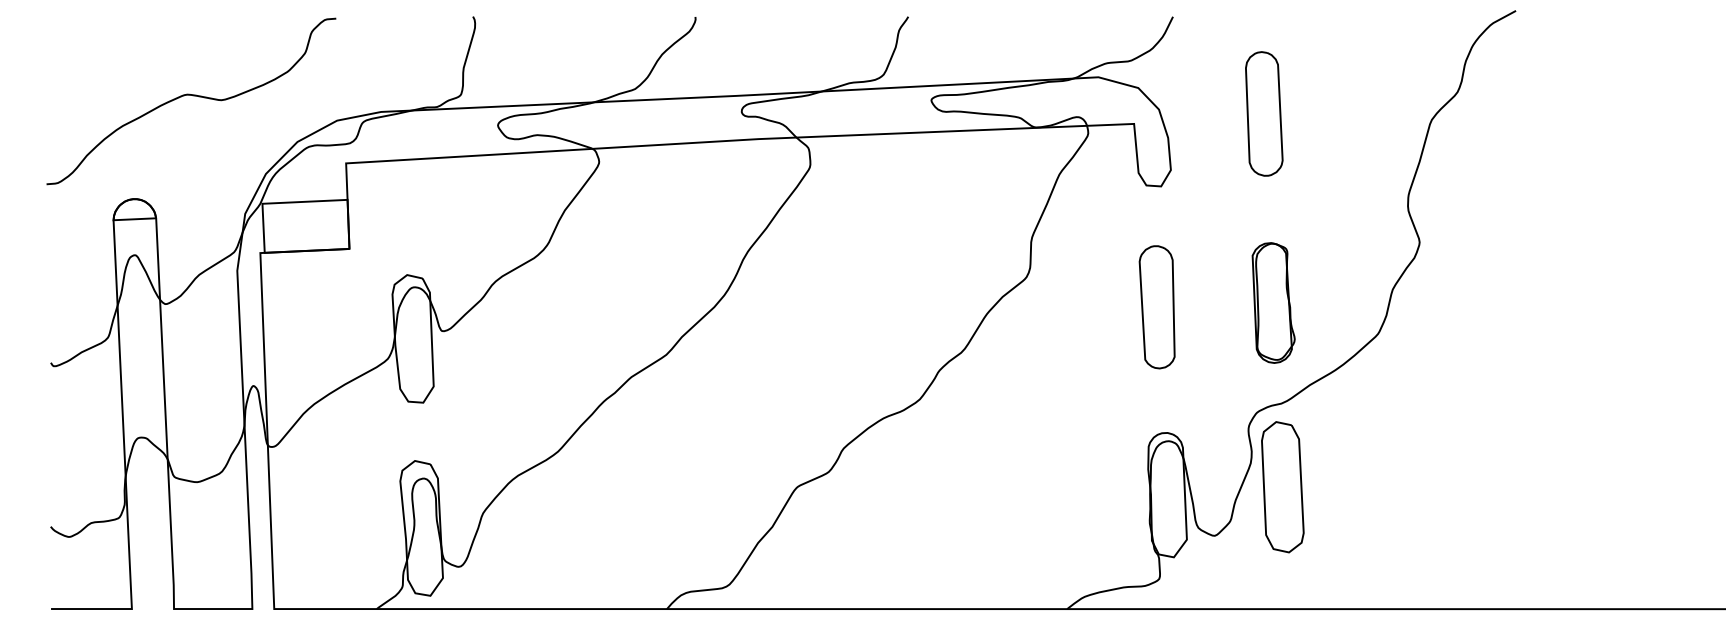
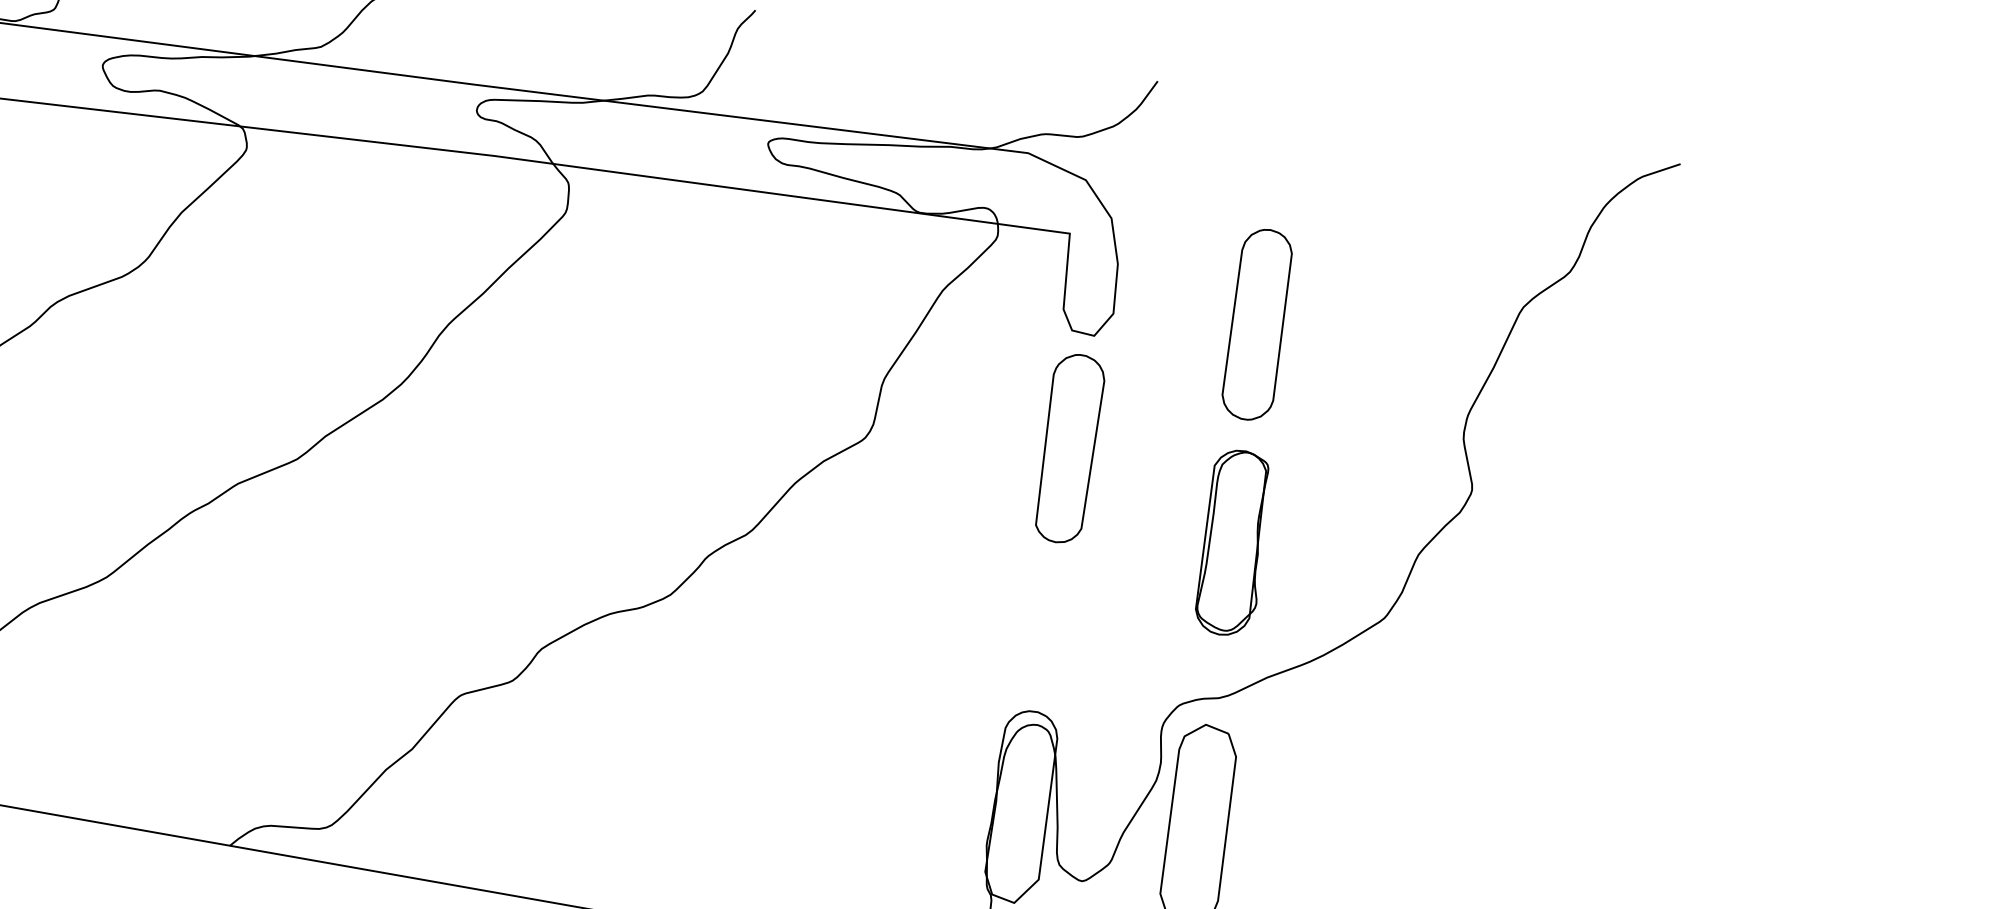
part: (1264, 113) -> (1258, 324), moved
part: (1156, 307) -> (1067, 448), moved

